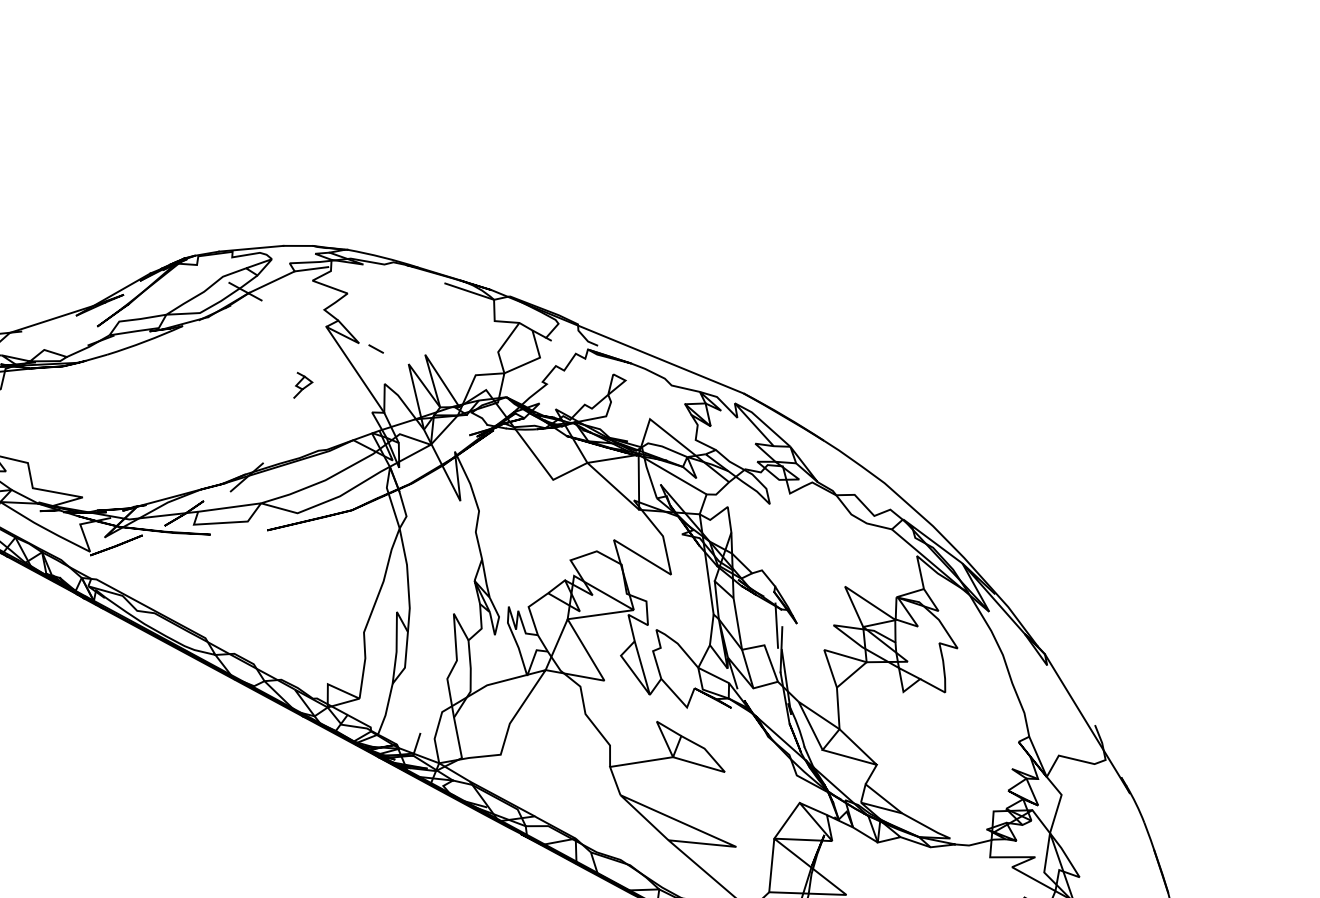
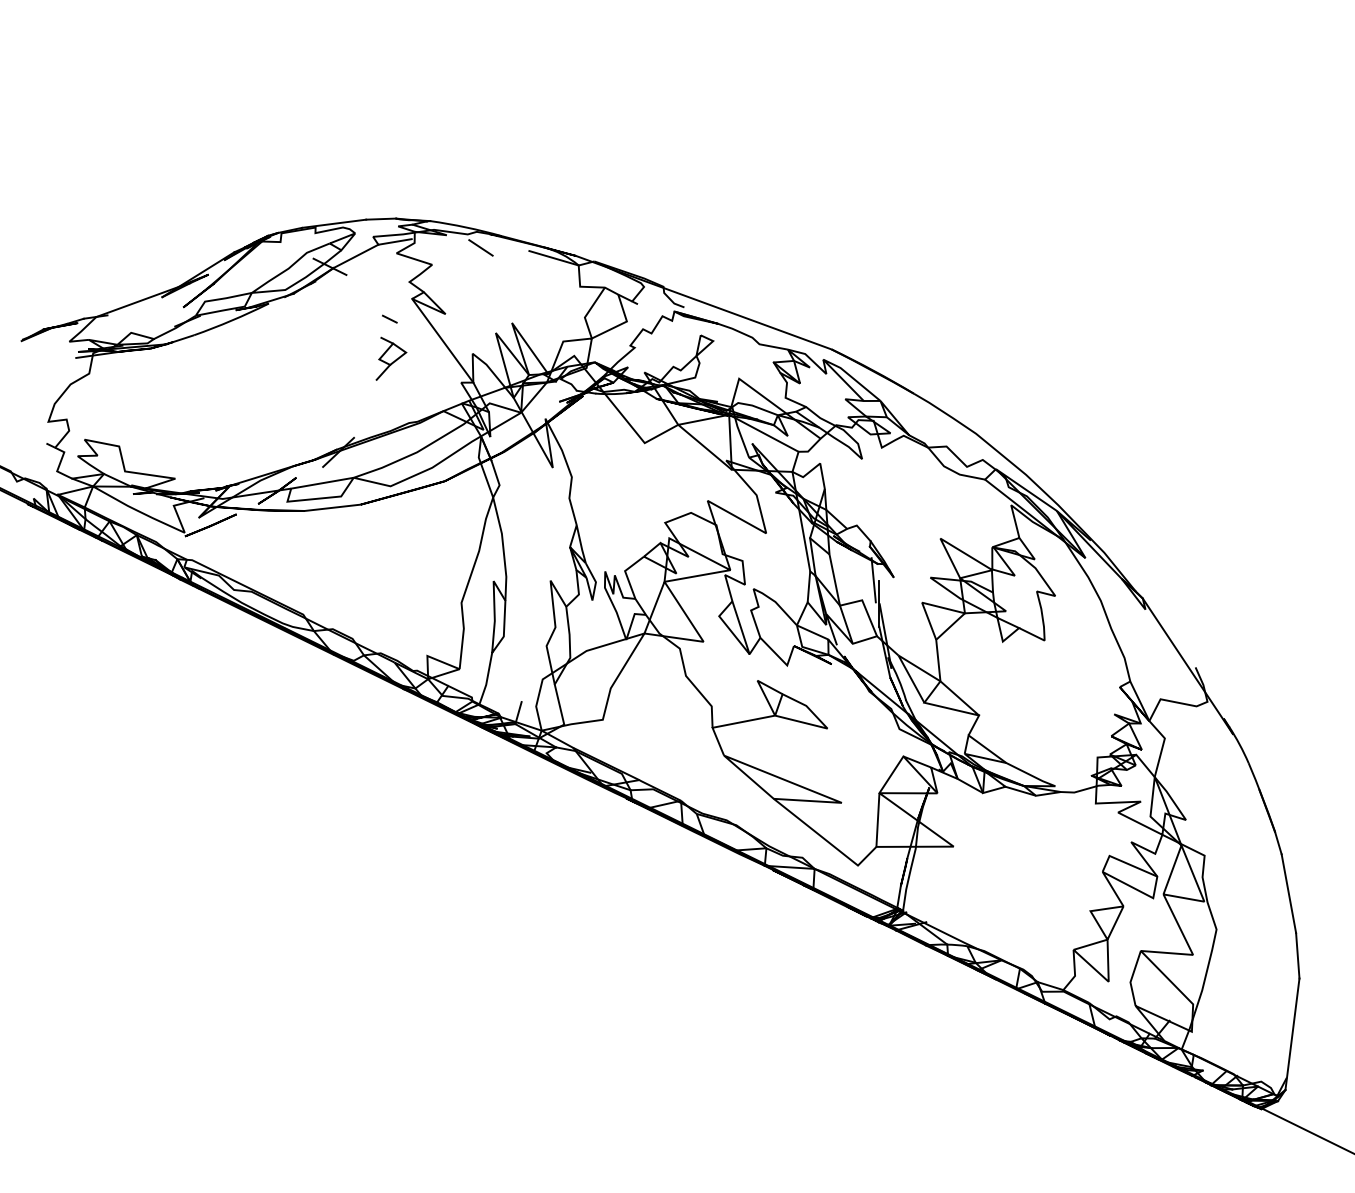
line: (396, 278) -> (480, 247), added
line: (375, 348) -> (389, 318), moved
part: (303, 385) -> (391, 358), size x1.67
line: (238, 532) -> (332, 507), added

